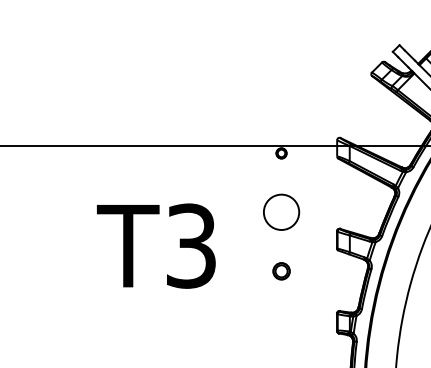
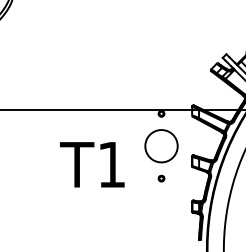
circle: (281, 212) -> (161, 146), size x1.67
text: (190, 245) -> (111, 164), T3 -> T1
part: (281, 270) -> (161, 178), size x0.62

